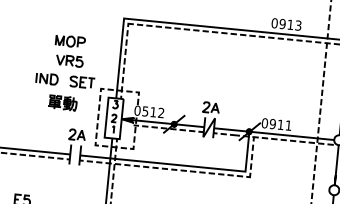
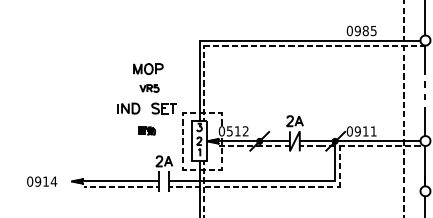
text: (294, 24) -> (369, 30), 0913 -> 0985
part: (69, 61) -> (149, 88), size x0.7
part: (62, 102) -> (146, 130), size x0.6

